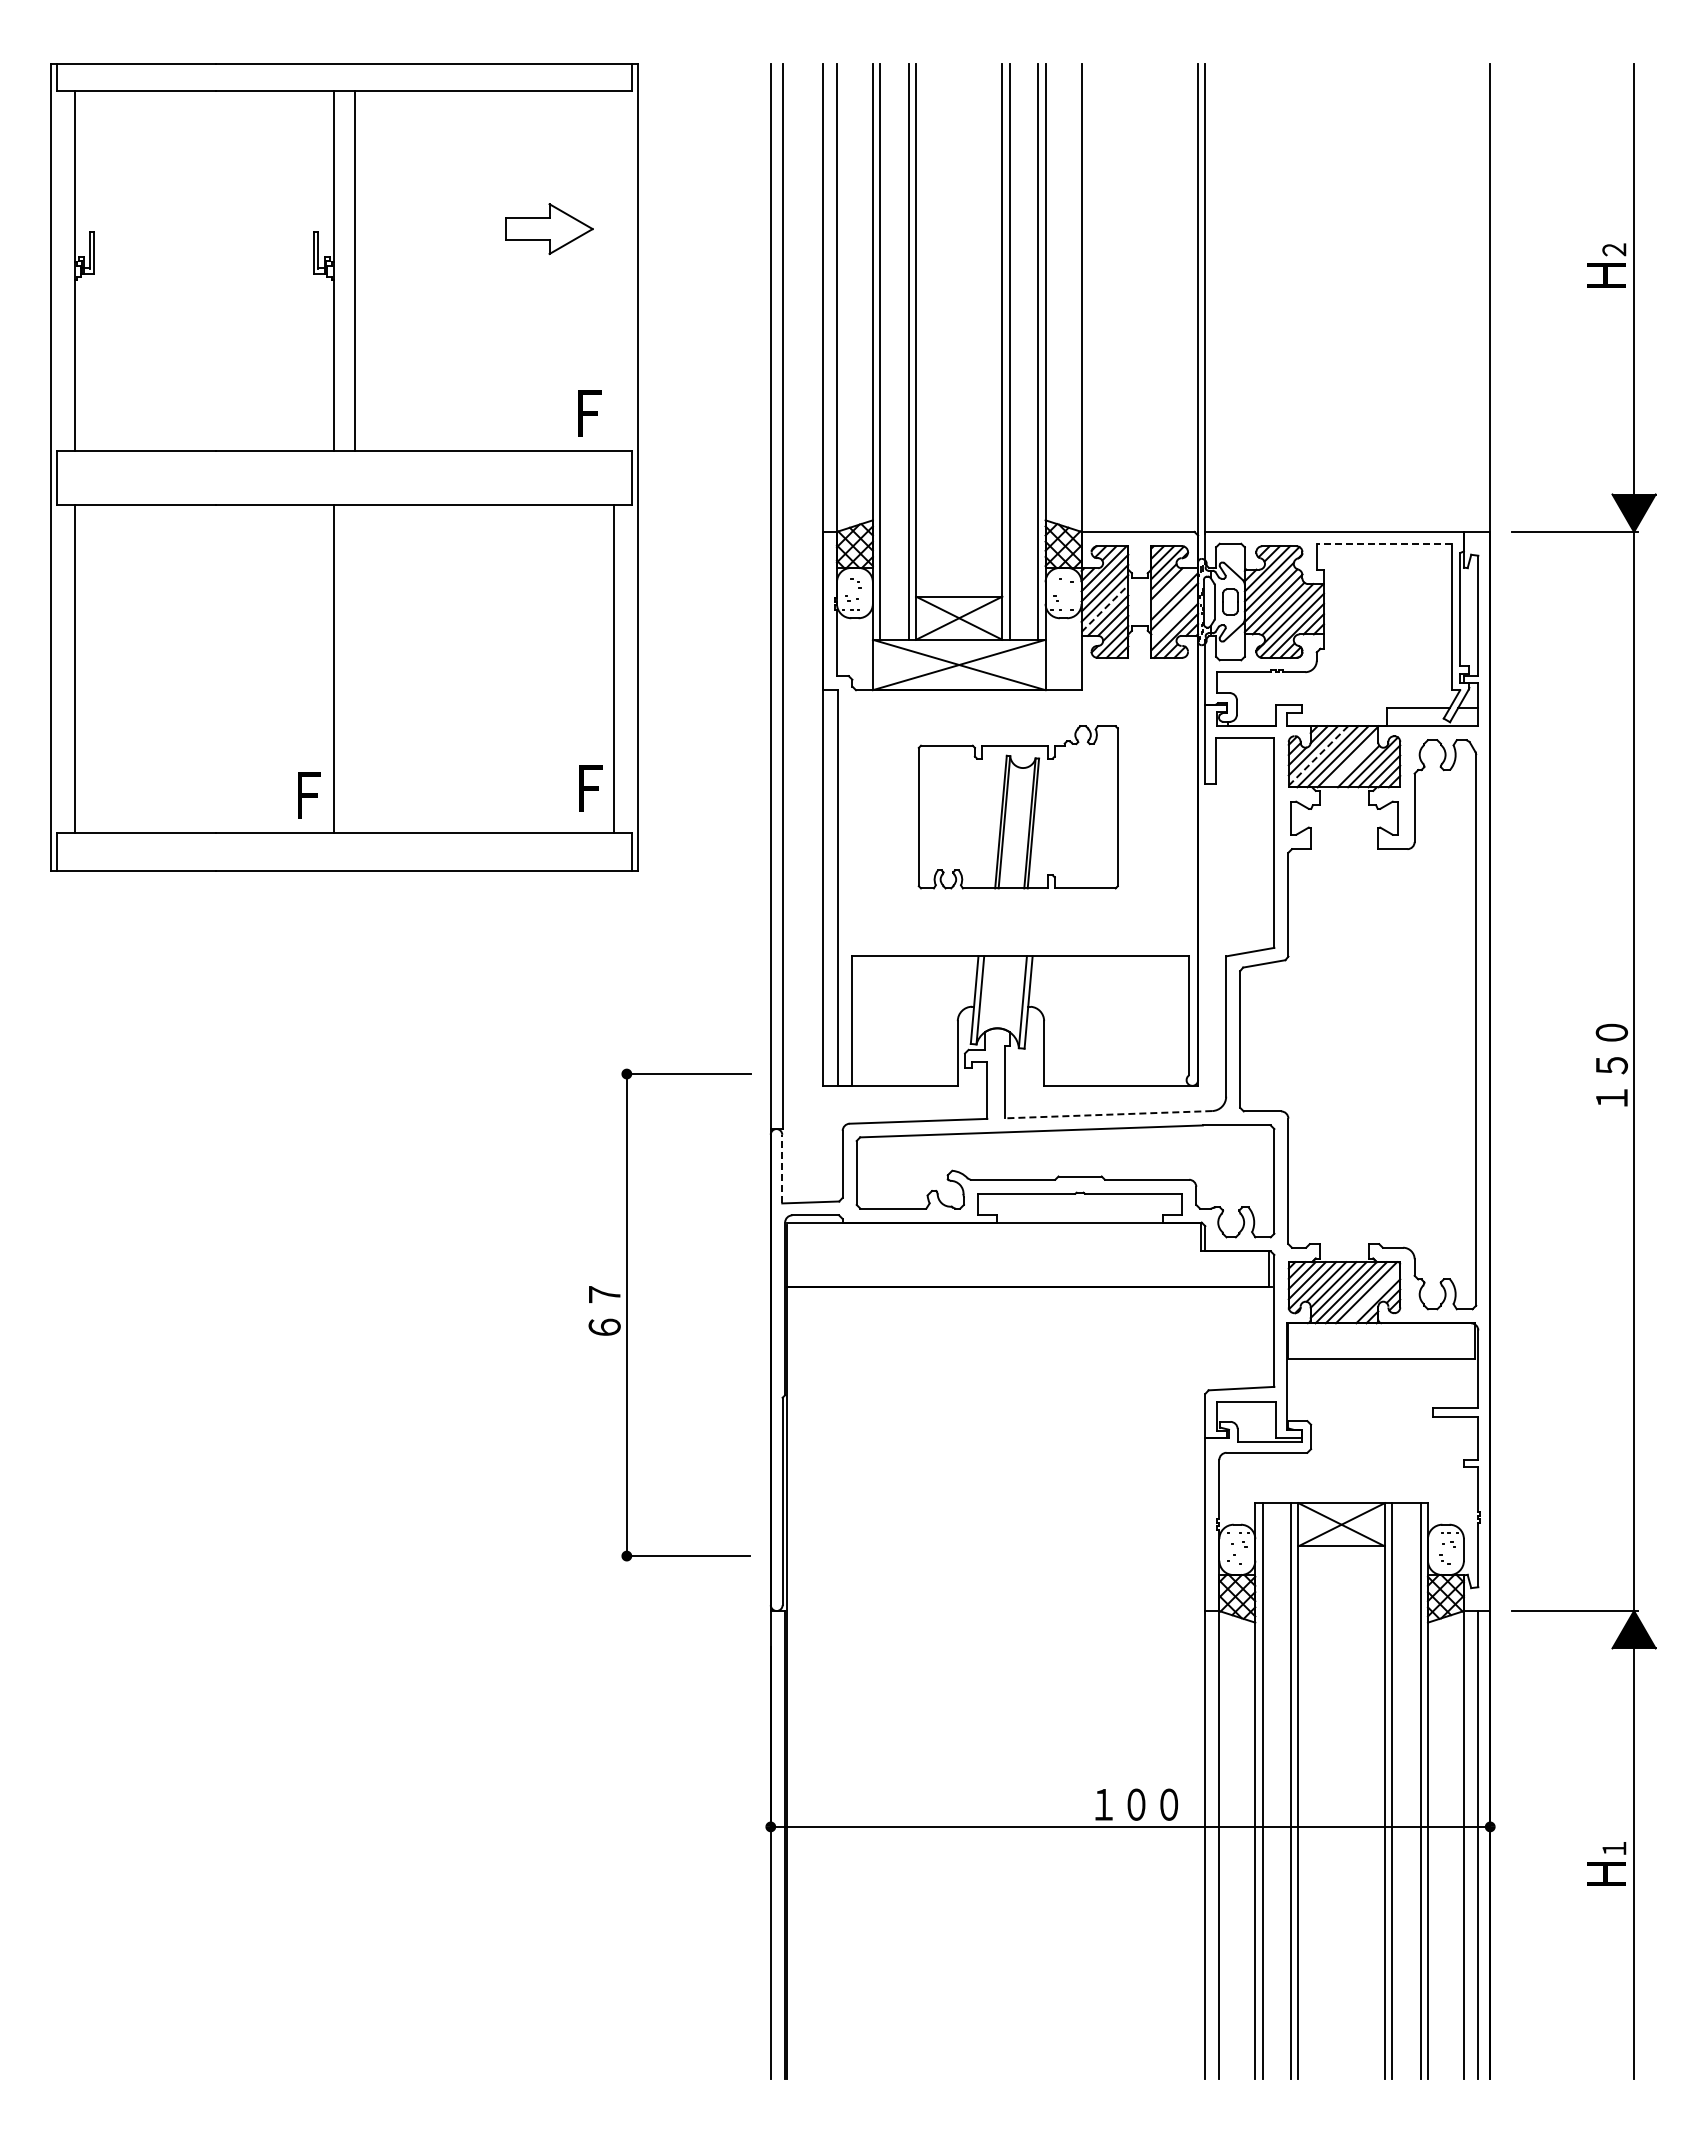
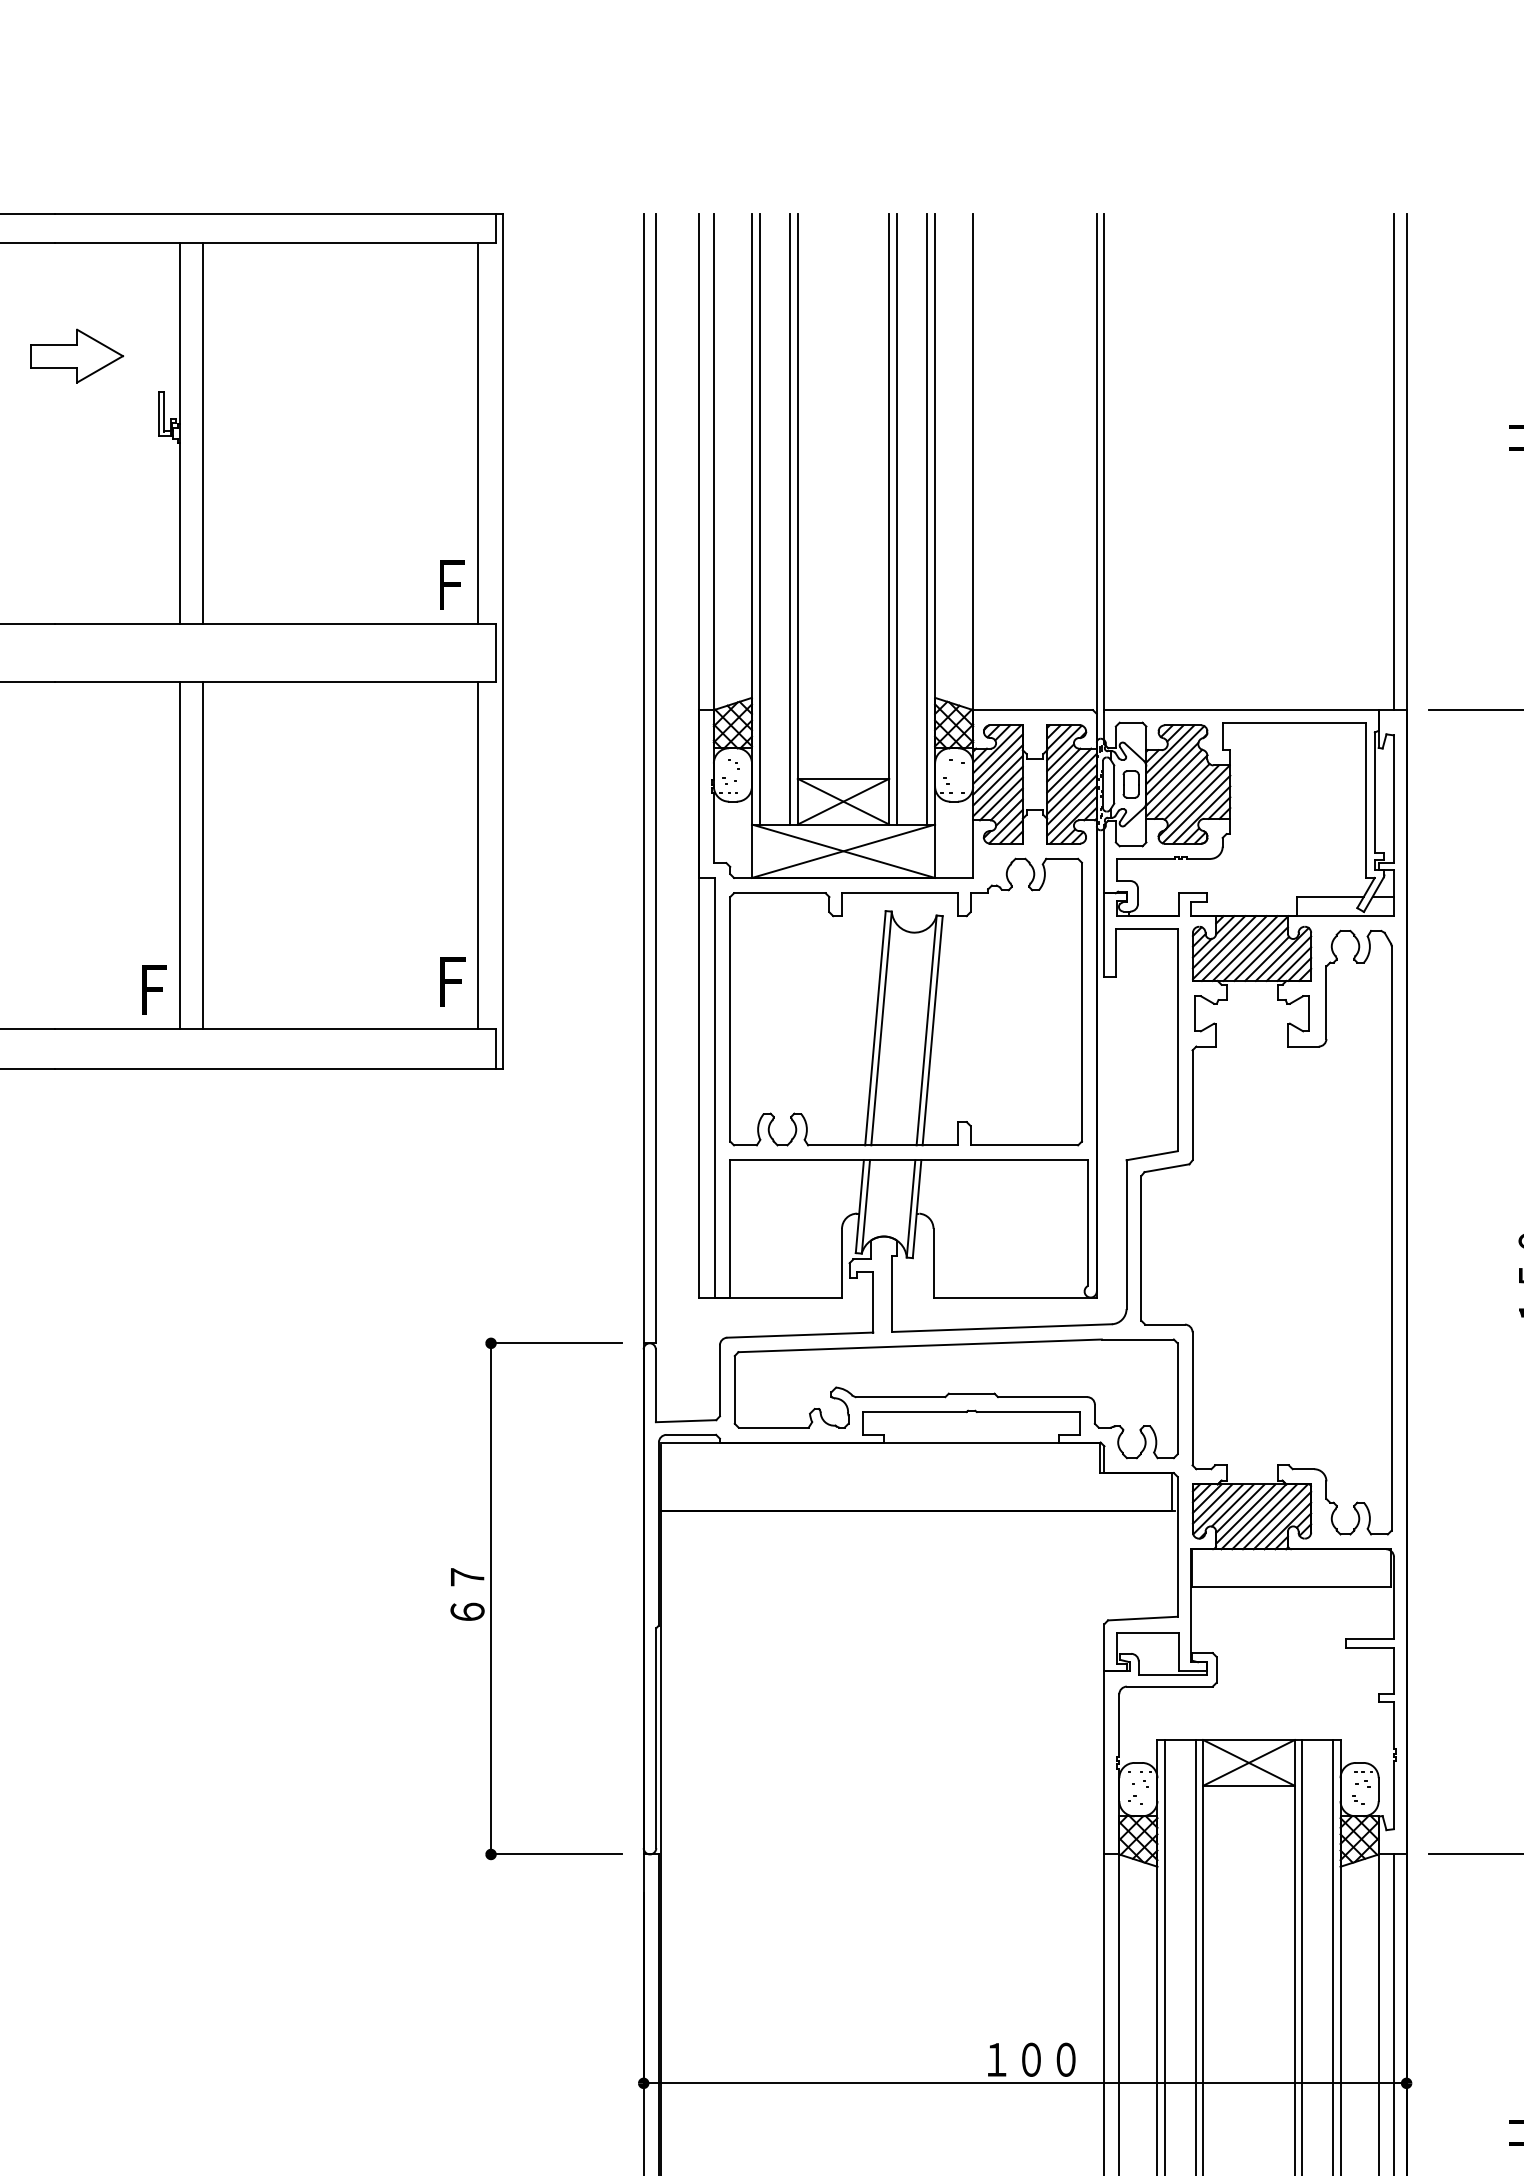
part: (549, 228) -> (77, 355), moved
line: (614, 270) -> (477, 432), added
line: (1477, 297) -> (1393, 461), added
line: (1383, 543) -> (1293, 722), dashed -> solid
line: (1171, 588) -> (1068, 770), added
line: (1105, 608) -> (998, 791), dashed -> solid
line: (1174, 616) -> (1071, 799), added
line: (355, 668) -> (203, 854), added
line: (1318, 755) -> (1224, 947), dashed -> solid
line: (1352, 761) -> (1260, 953), added
part: (1018, 807) -> (906, 1002), size x1.67
line: (1108, 1114) -> (1001, 1327), dashed -> solid
line: (782, 1168) -> (656, 1385), dashed -> solid
line: (1373, 1296) -> (1282, 1520), added
part: (627, 1314) -> (491, 1598), moved

